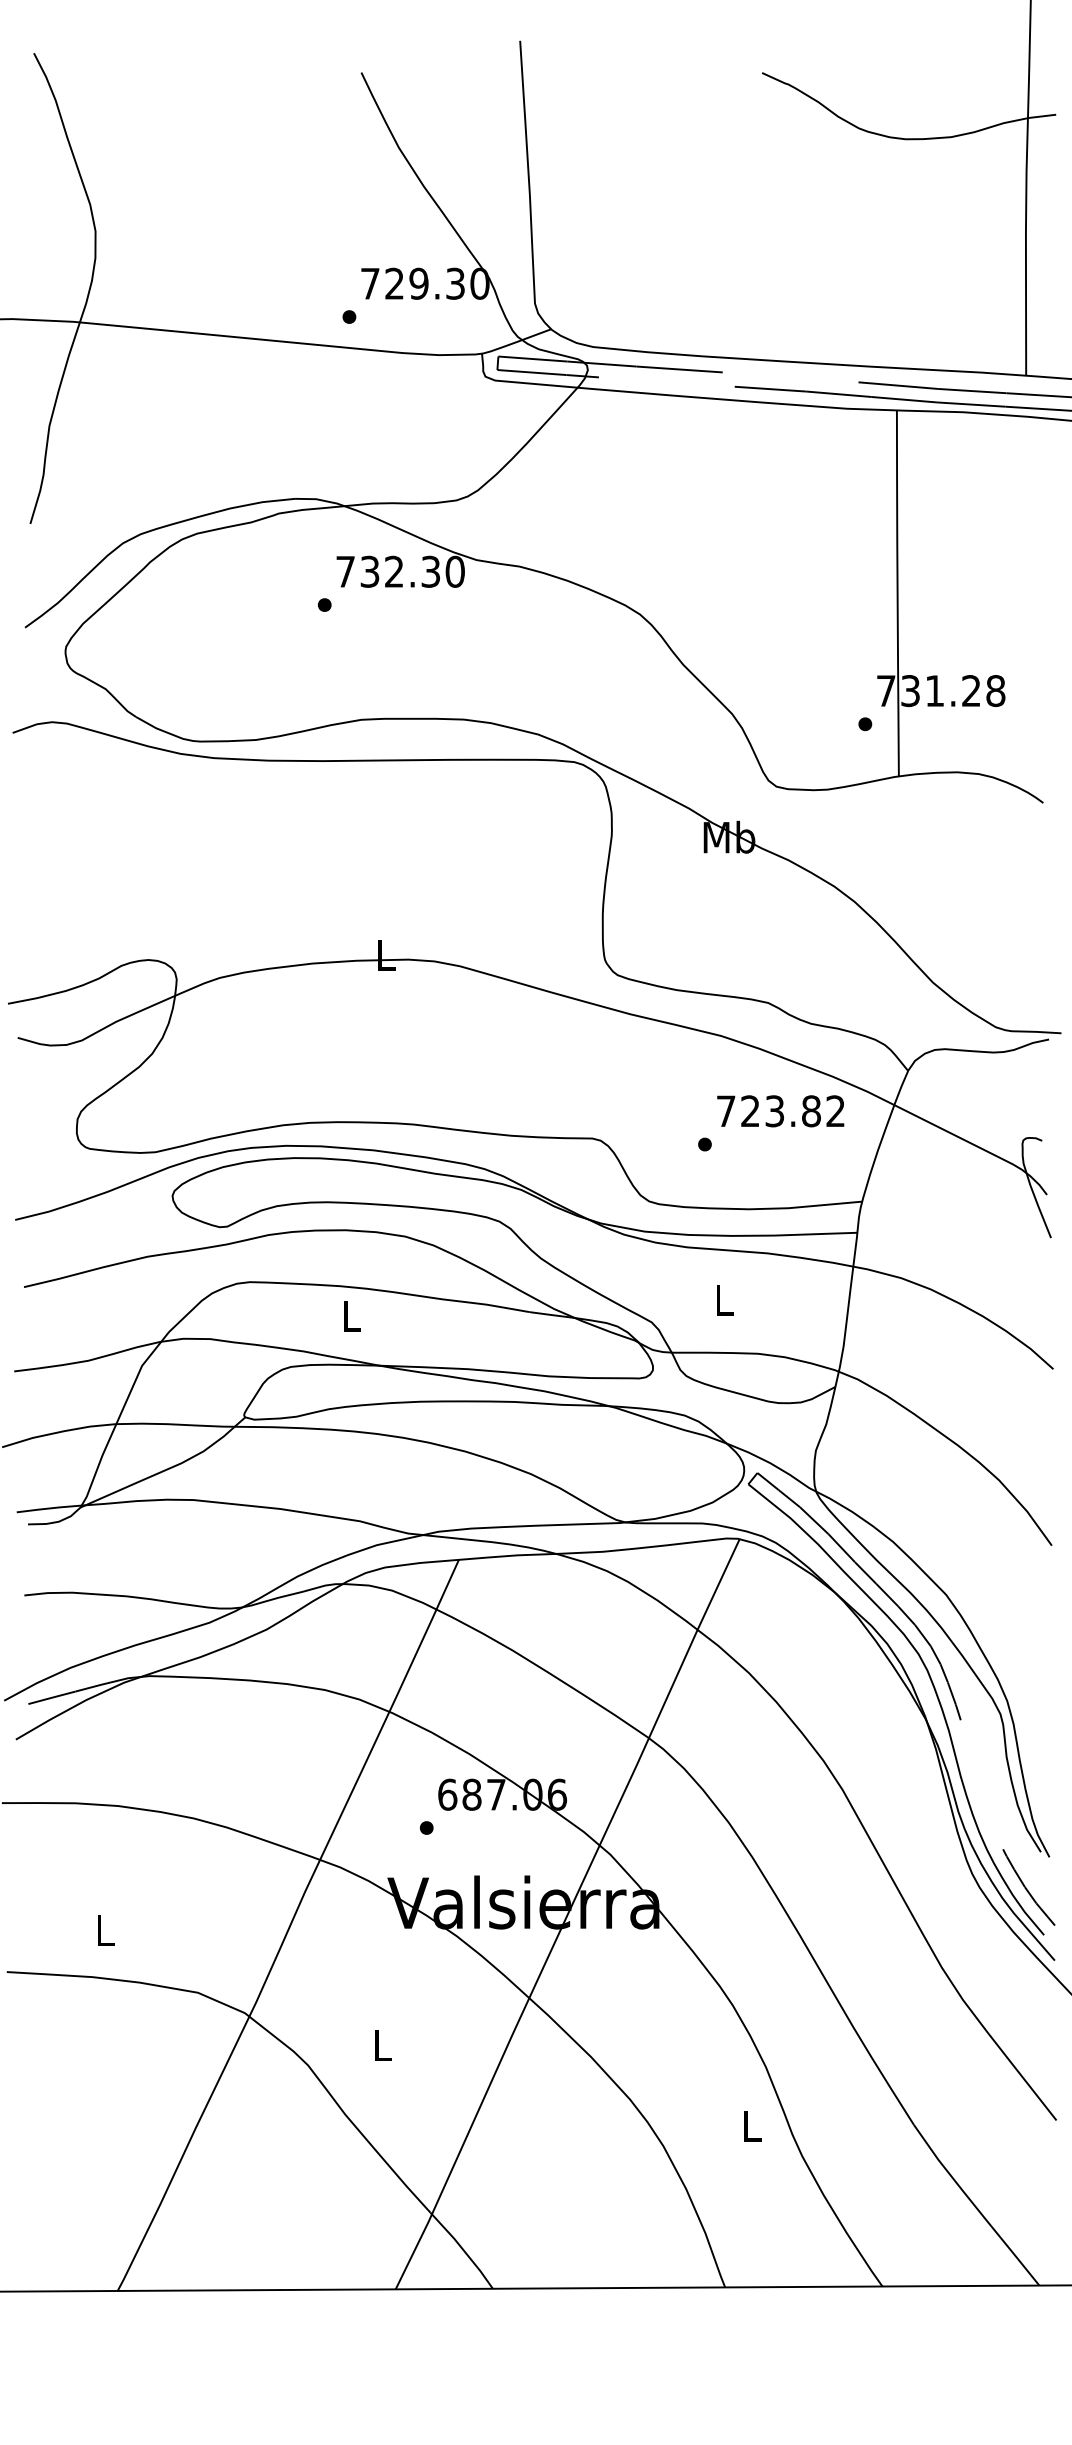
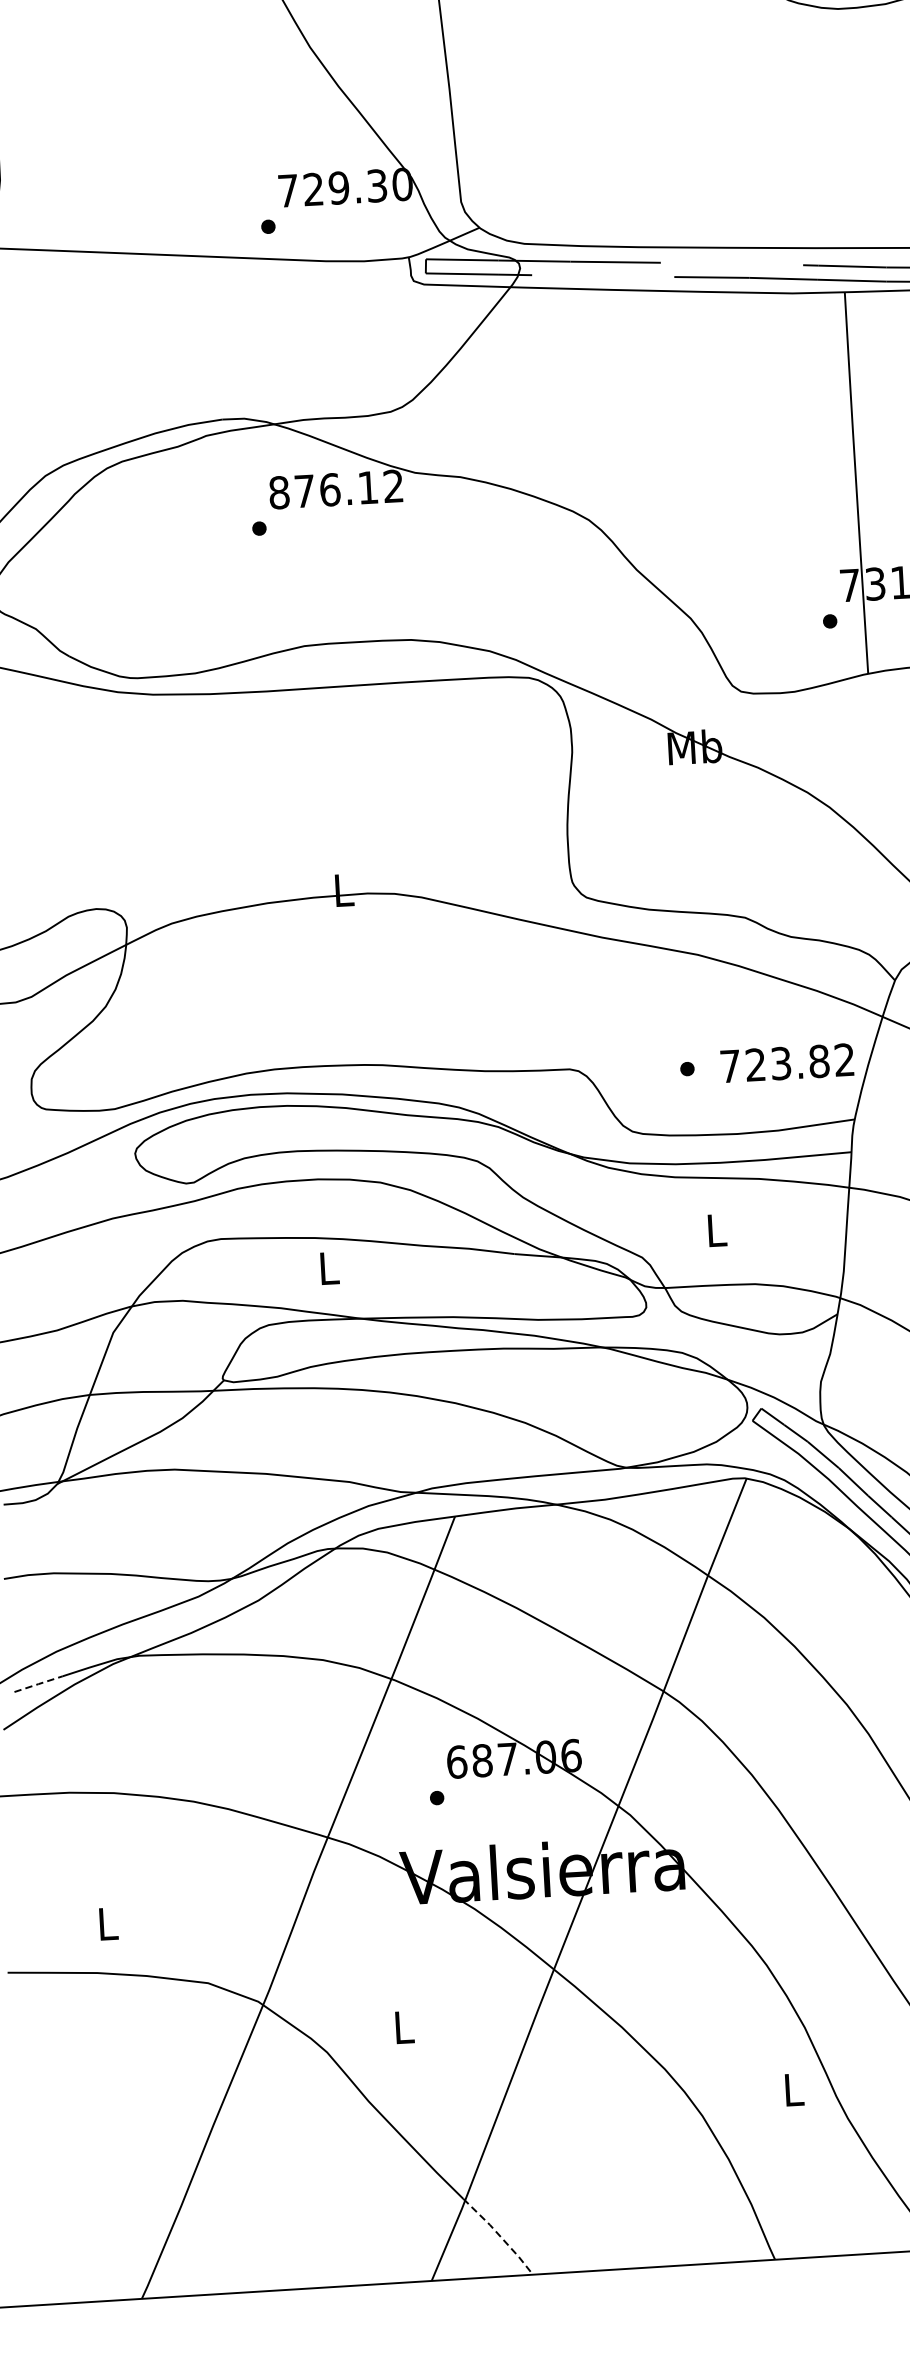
text: (400, 571) -> (336, 489), 732.30 -> 876.12
text: (780, 1111) -> (787, 1063), moved
line: (51, 1697) -> (38, 1683), solid -> dashed
line: (463, 2249) -> (500, 2235), solid -> dashed

